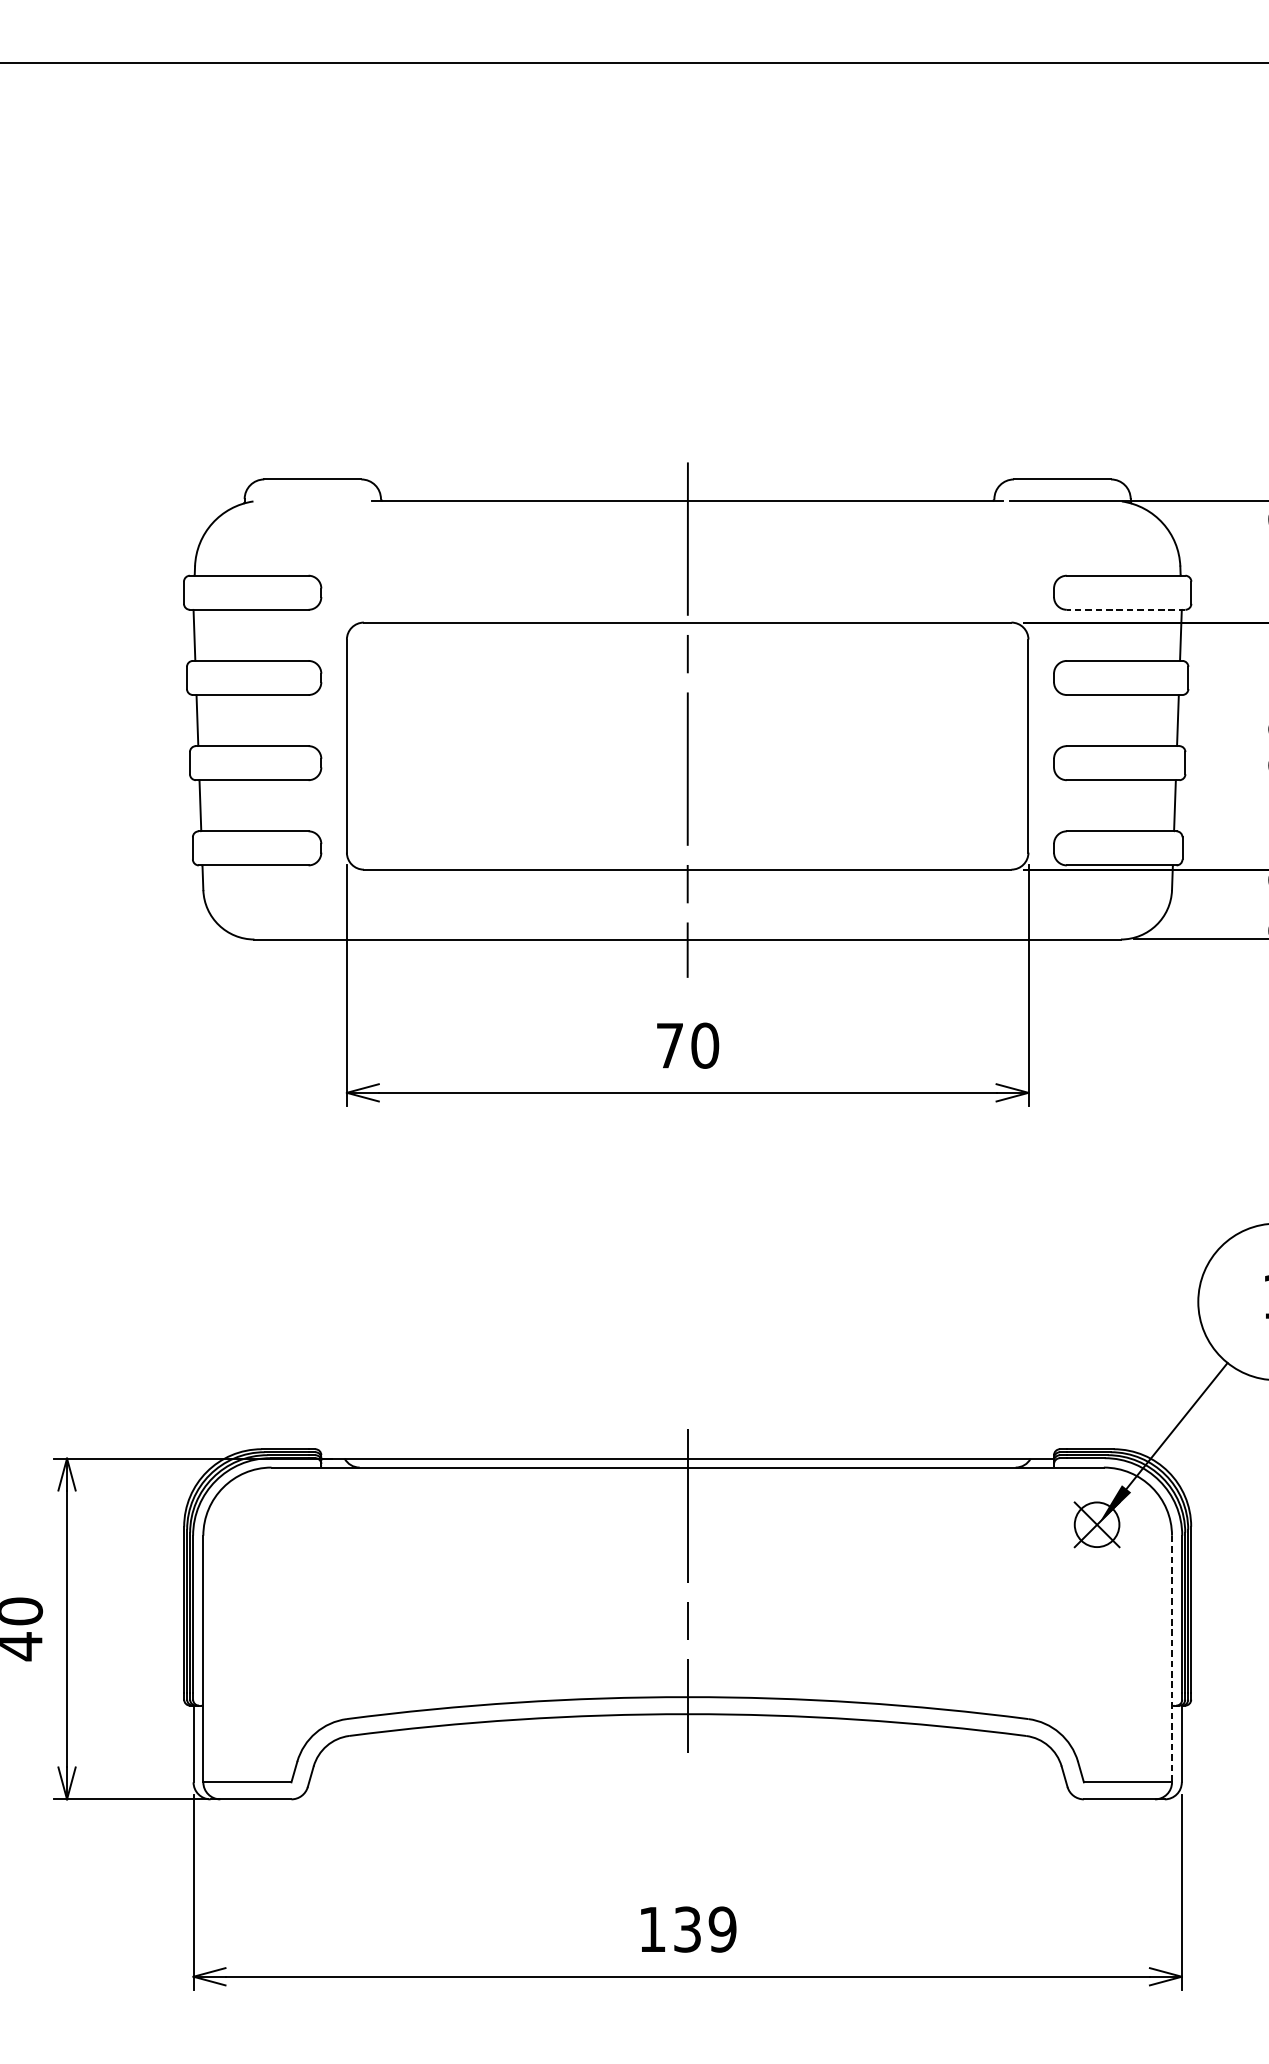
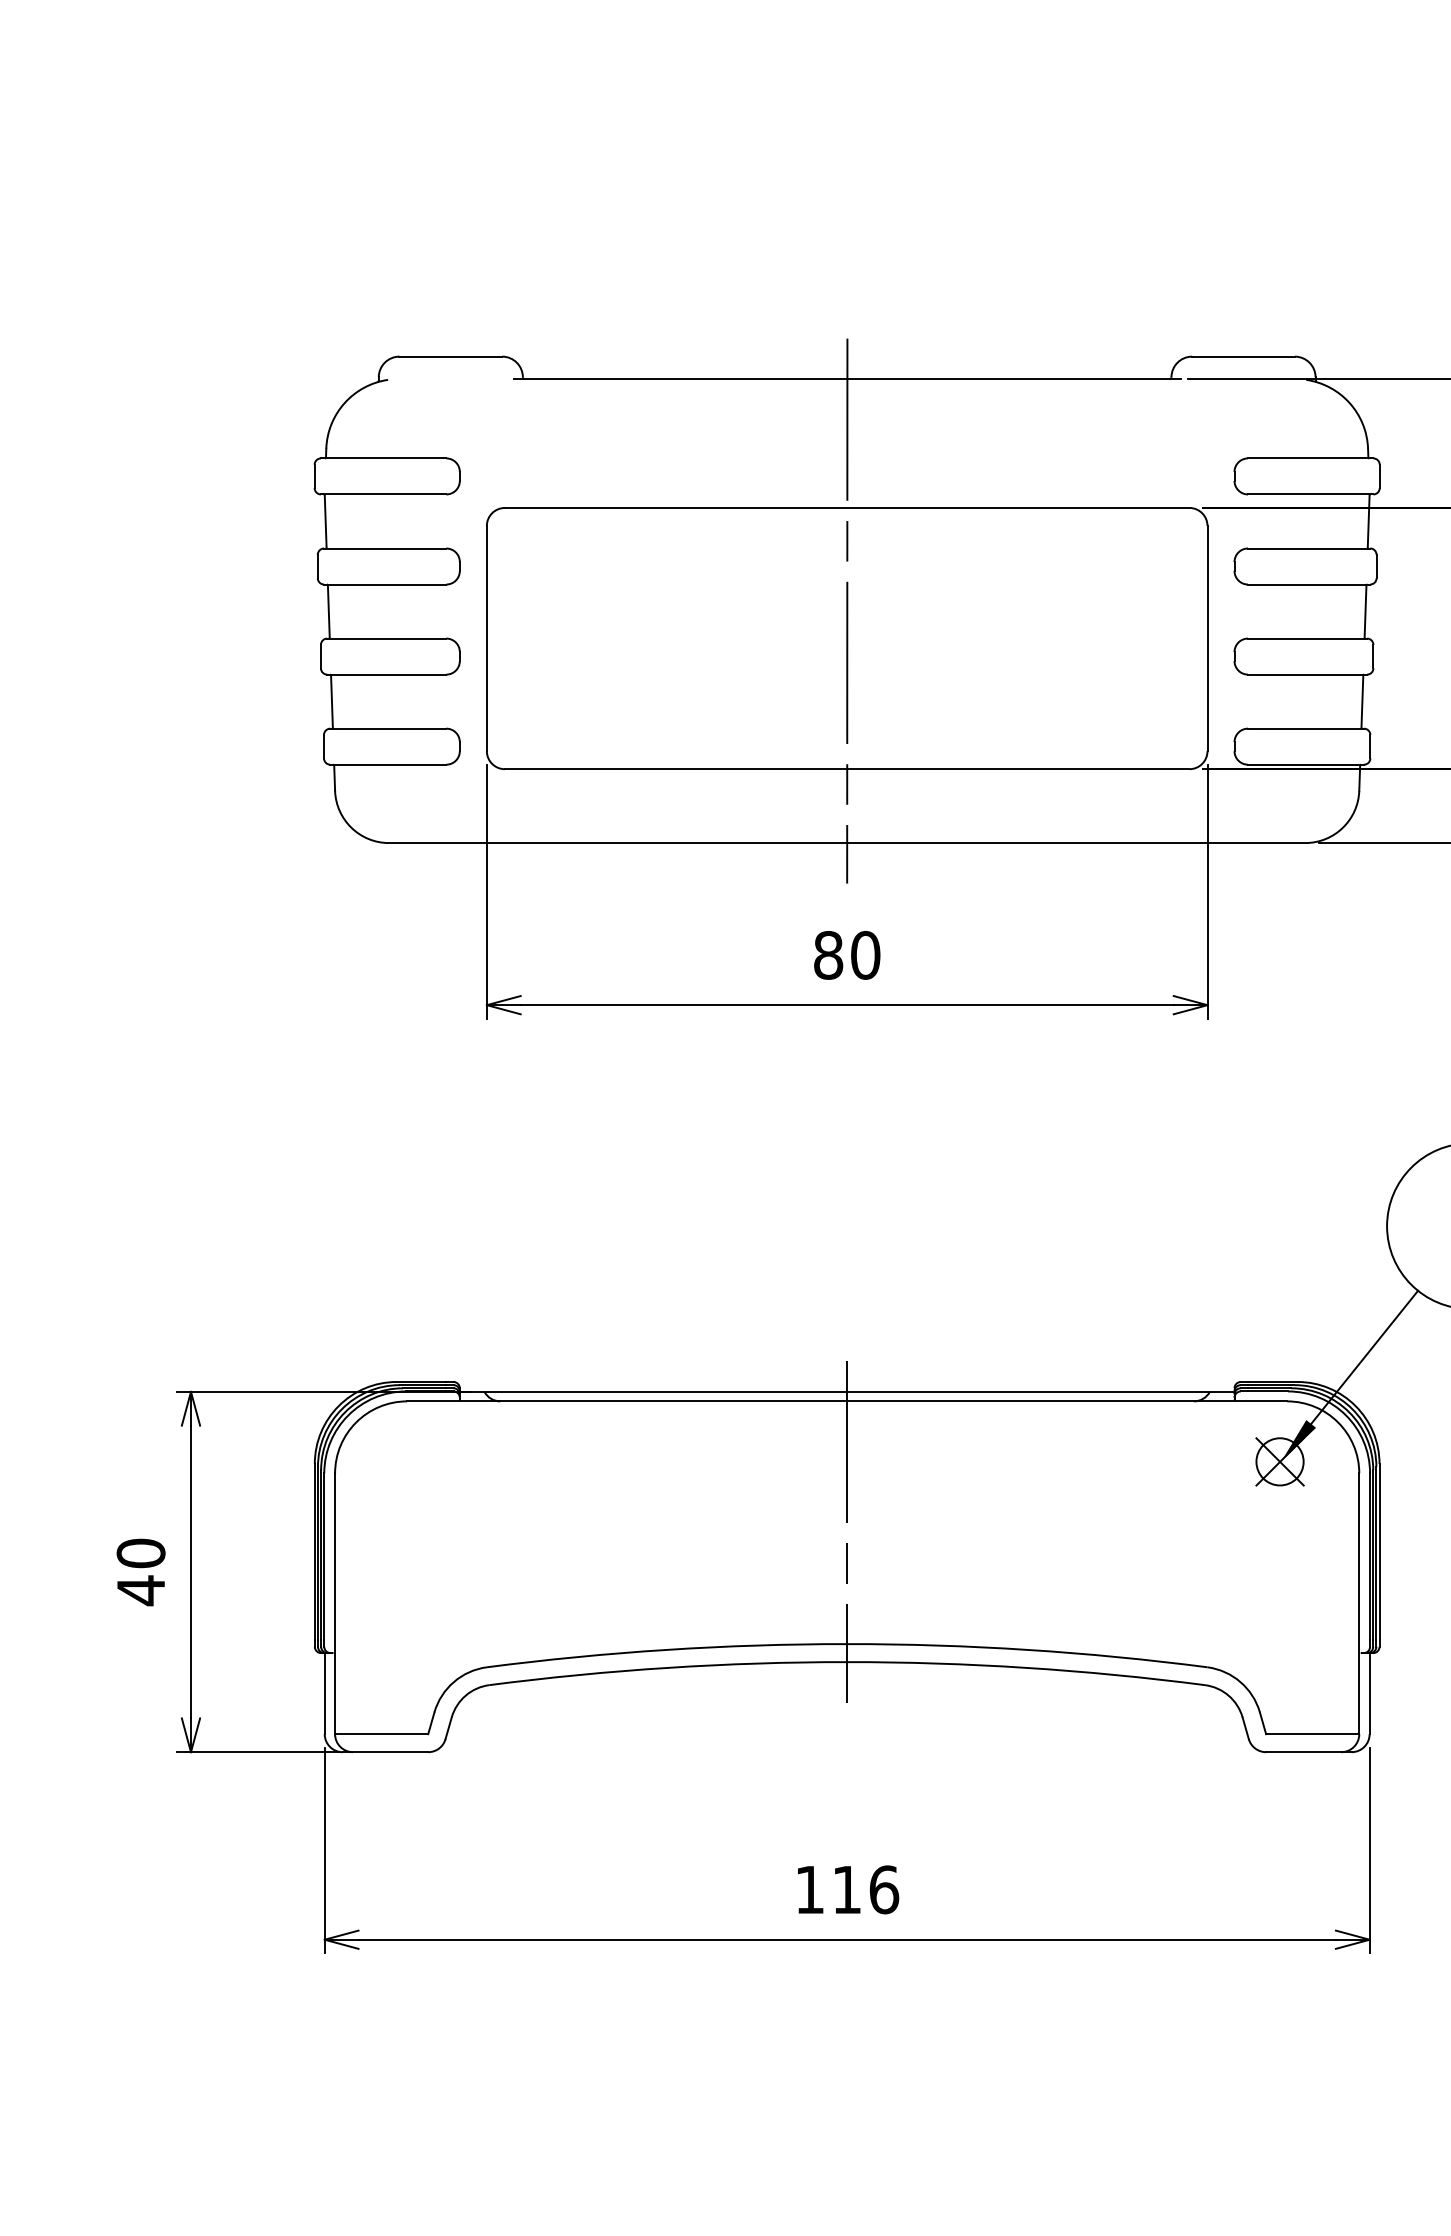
line: (1125, 609) -> (1310, 494), dashed -> solid
text: (670, 1045) -> (828, 955), 70 -> 80
line: (1172, 1659) -> (1359, 1604), dashed -> solid
text: (705, 1929) -> (866, 1889), 139 -> 116

